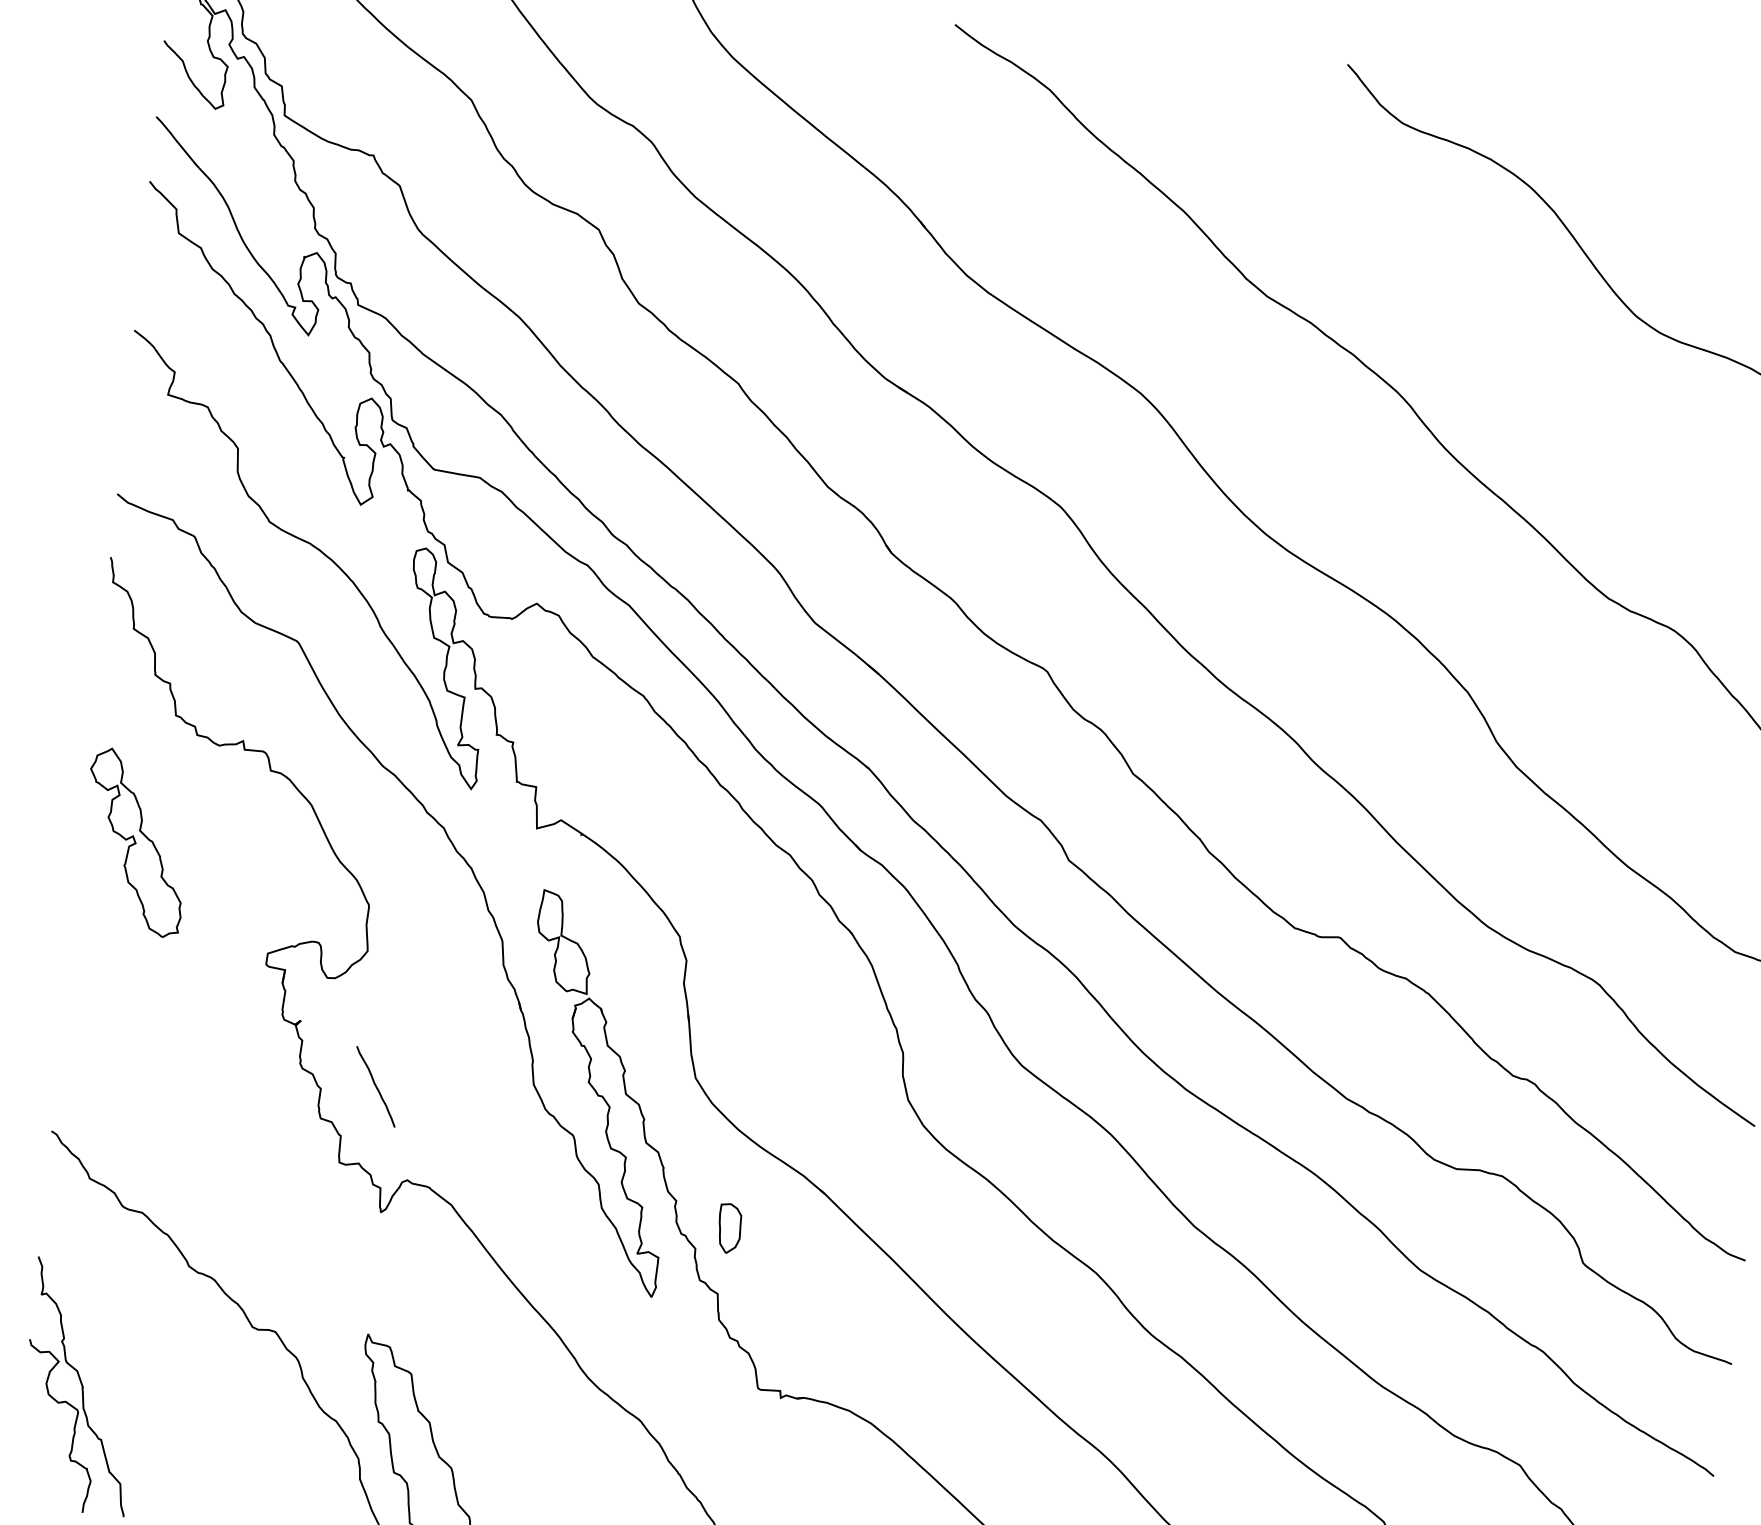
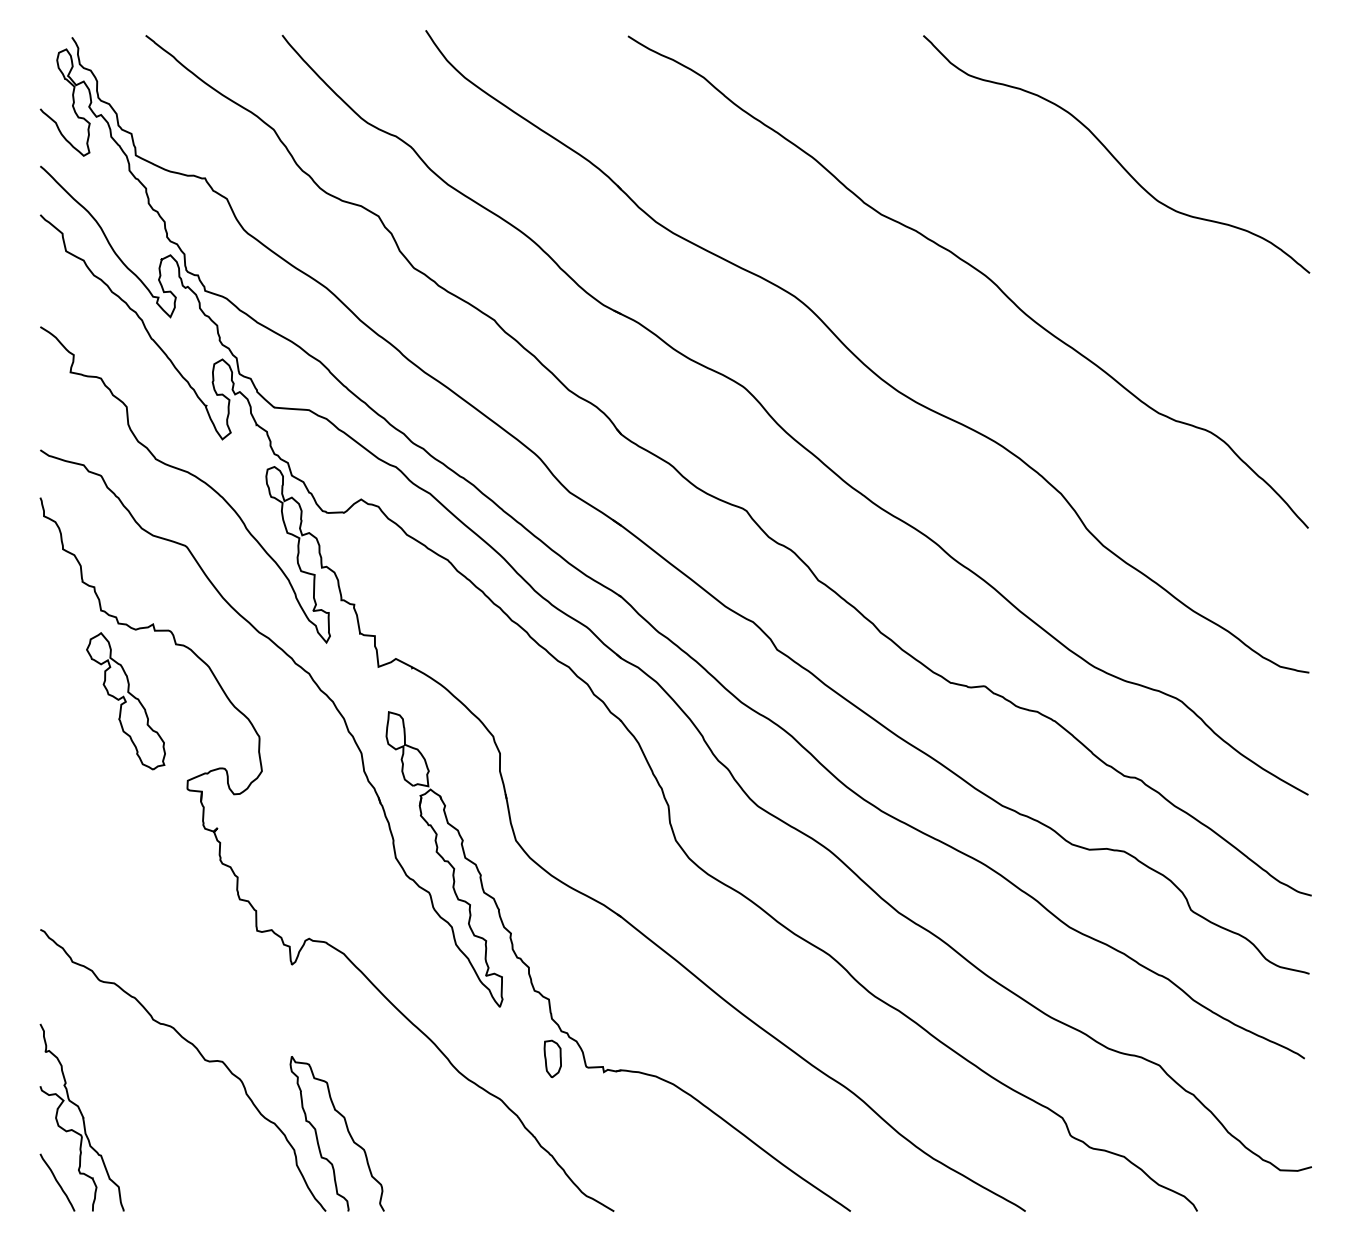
part: (135, 842) -> (125, 701), moved
curve: (375, 1086) -> (57, 1182), moved
part: (729, 1227) -> (552, 1058), moved

